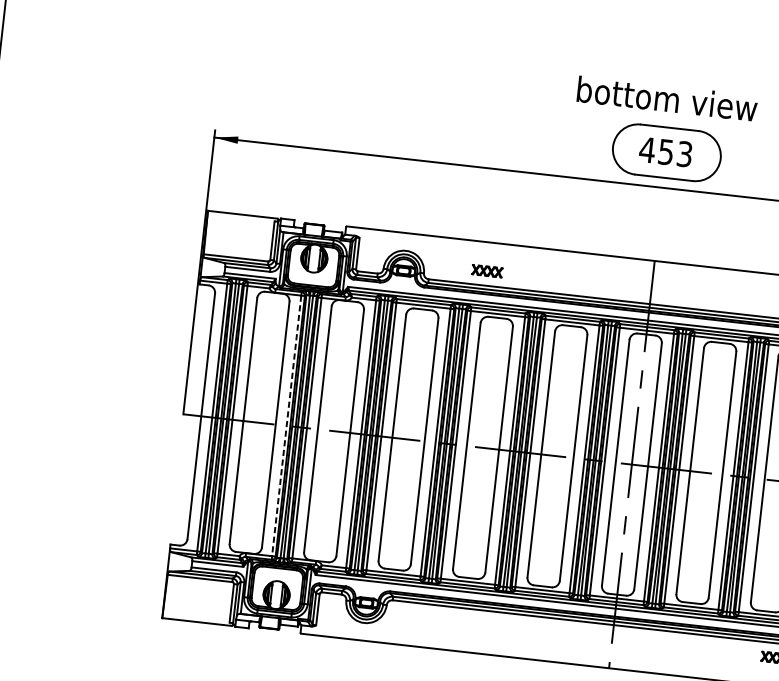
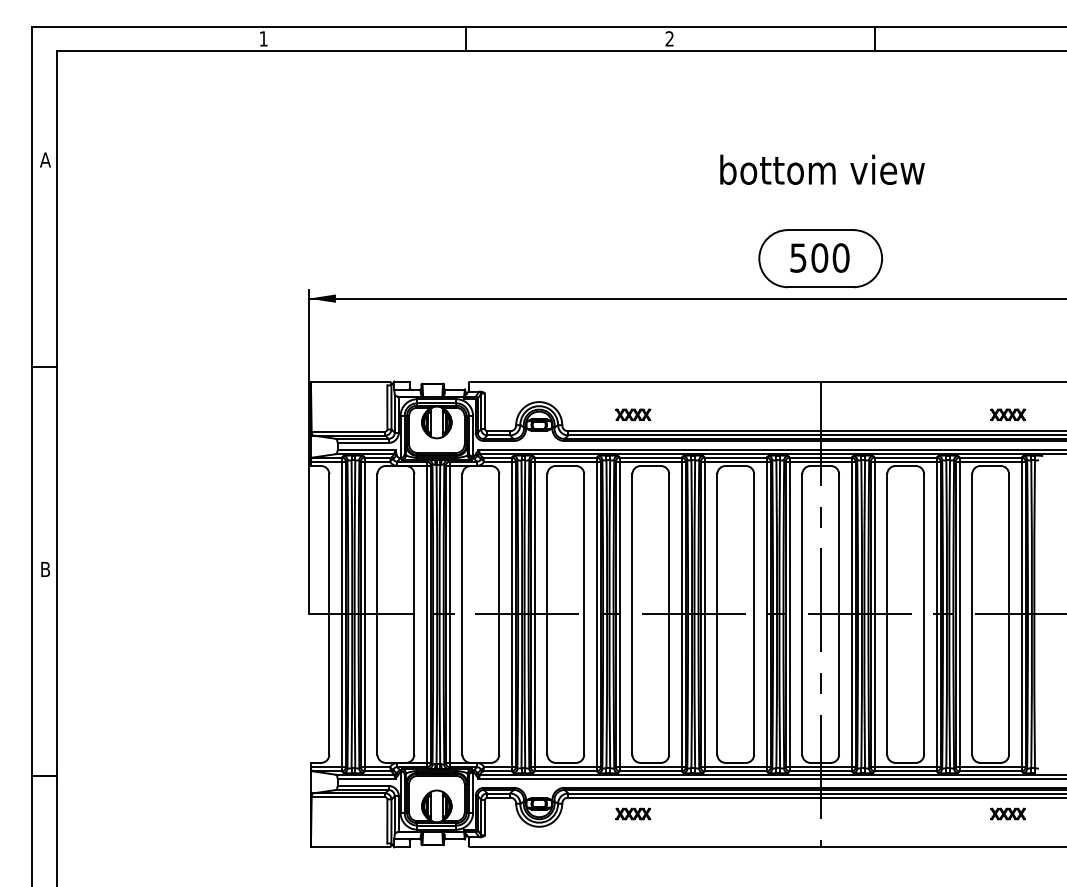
text: (667, 98) -> (822, 169), moved
text: (665, 151) -> (819, 257), 453 -> 500
line: (286, 425) -> (426, 614), dashed -> solid
part: (448, 620) -> (633, 813), added

